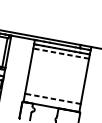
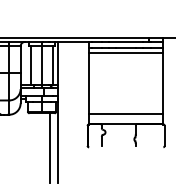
line: (60, 53) -> (125, 53), dashed -> solid
line: (52, 98) -> (125, 113), dashed -> solid

